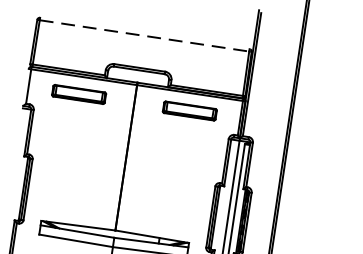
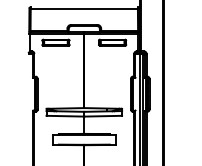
line: (144, 35) -> (84, 8), dashed -> solid

